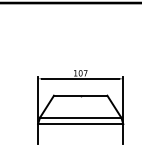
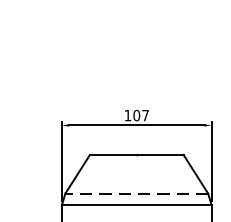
line: (80, 117) -> (136, 193), solid -> dashed

